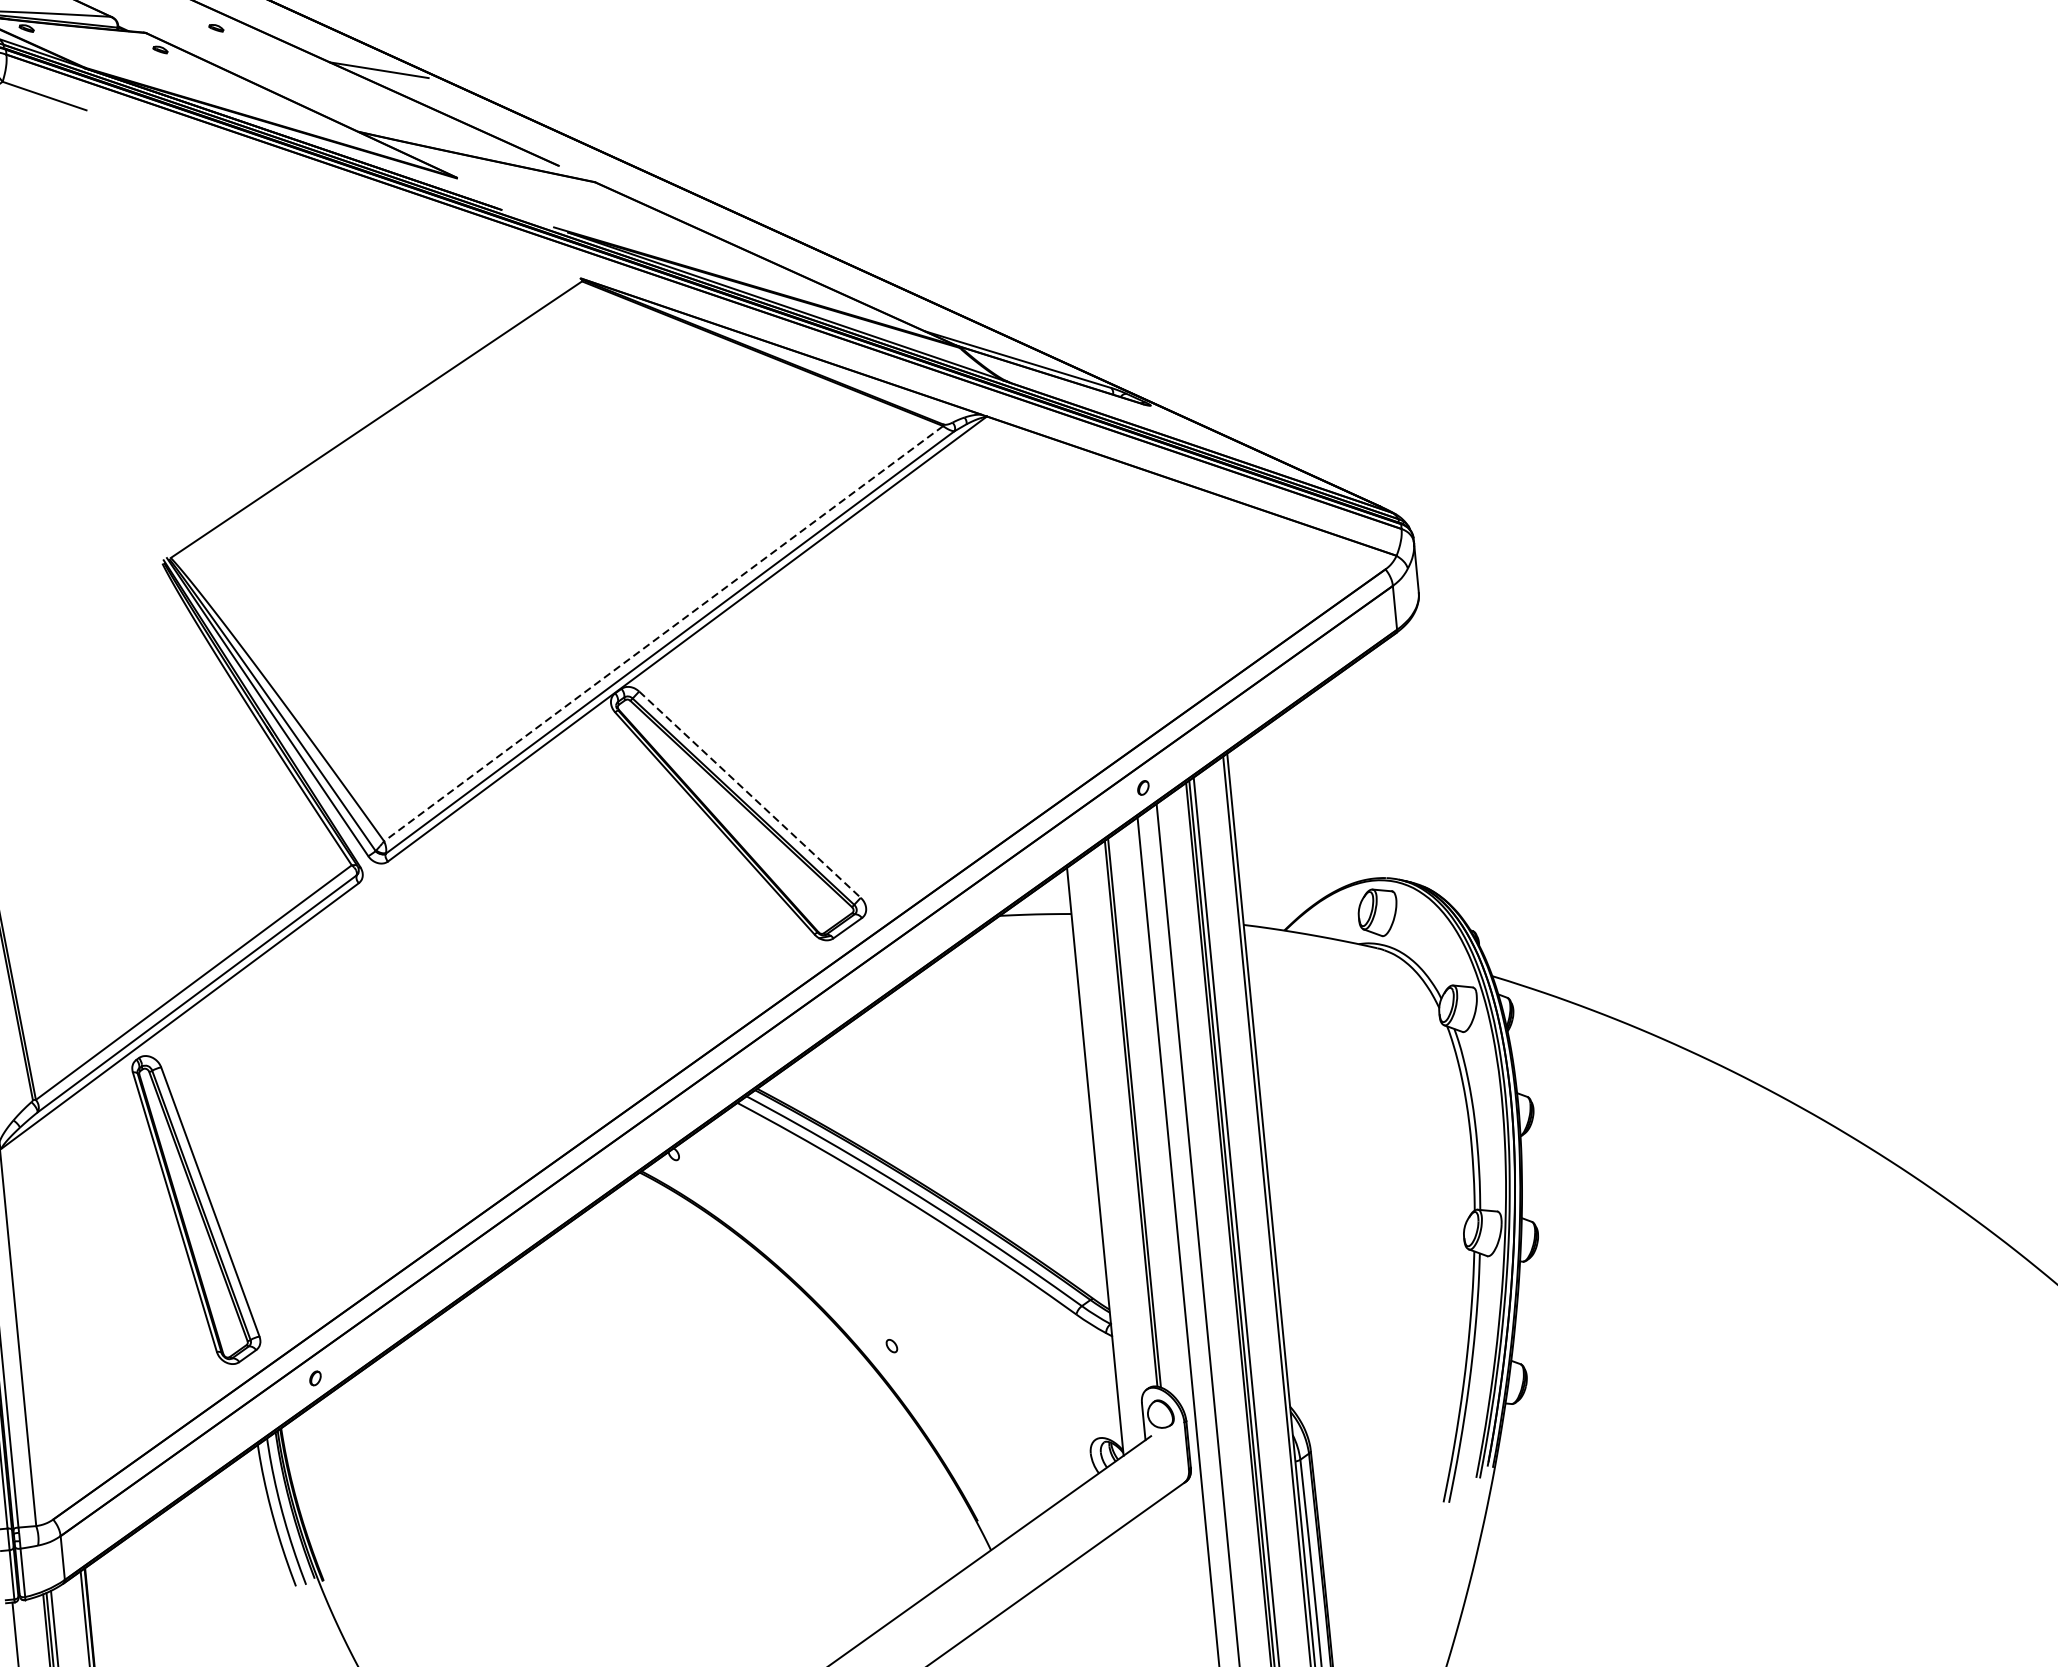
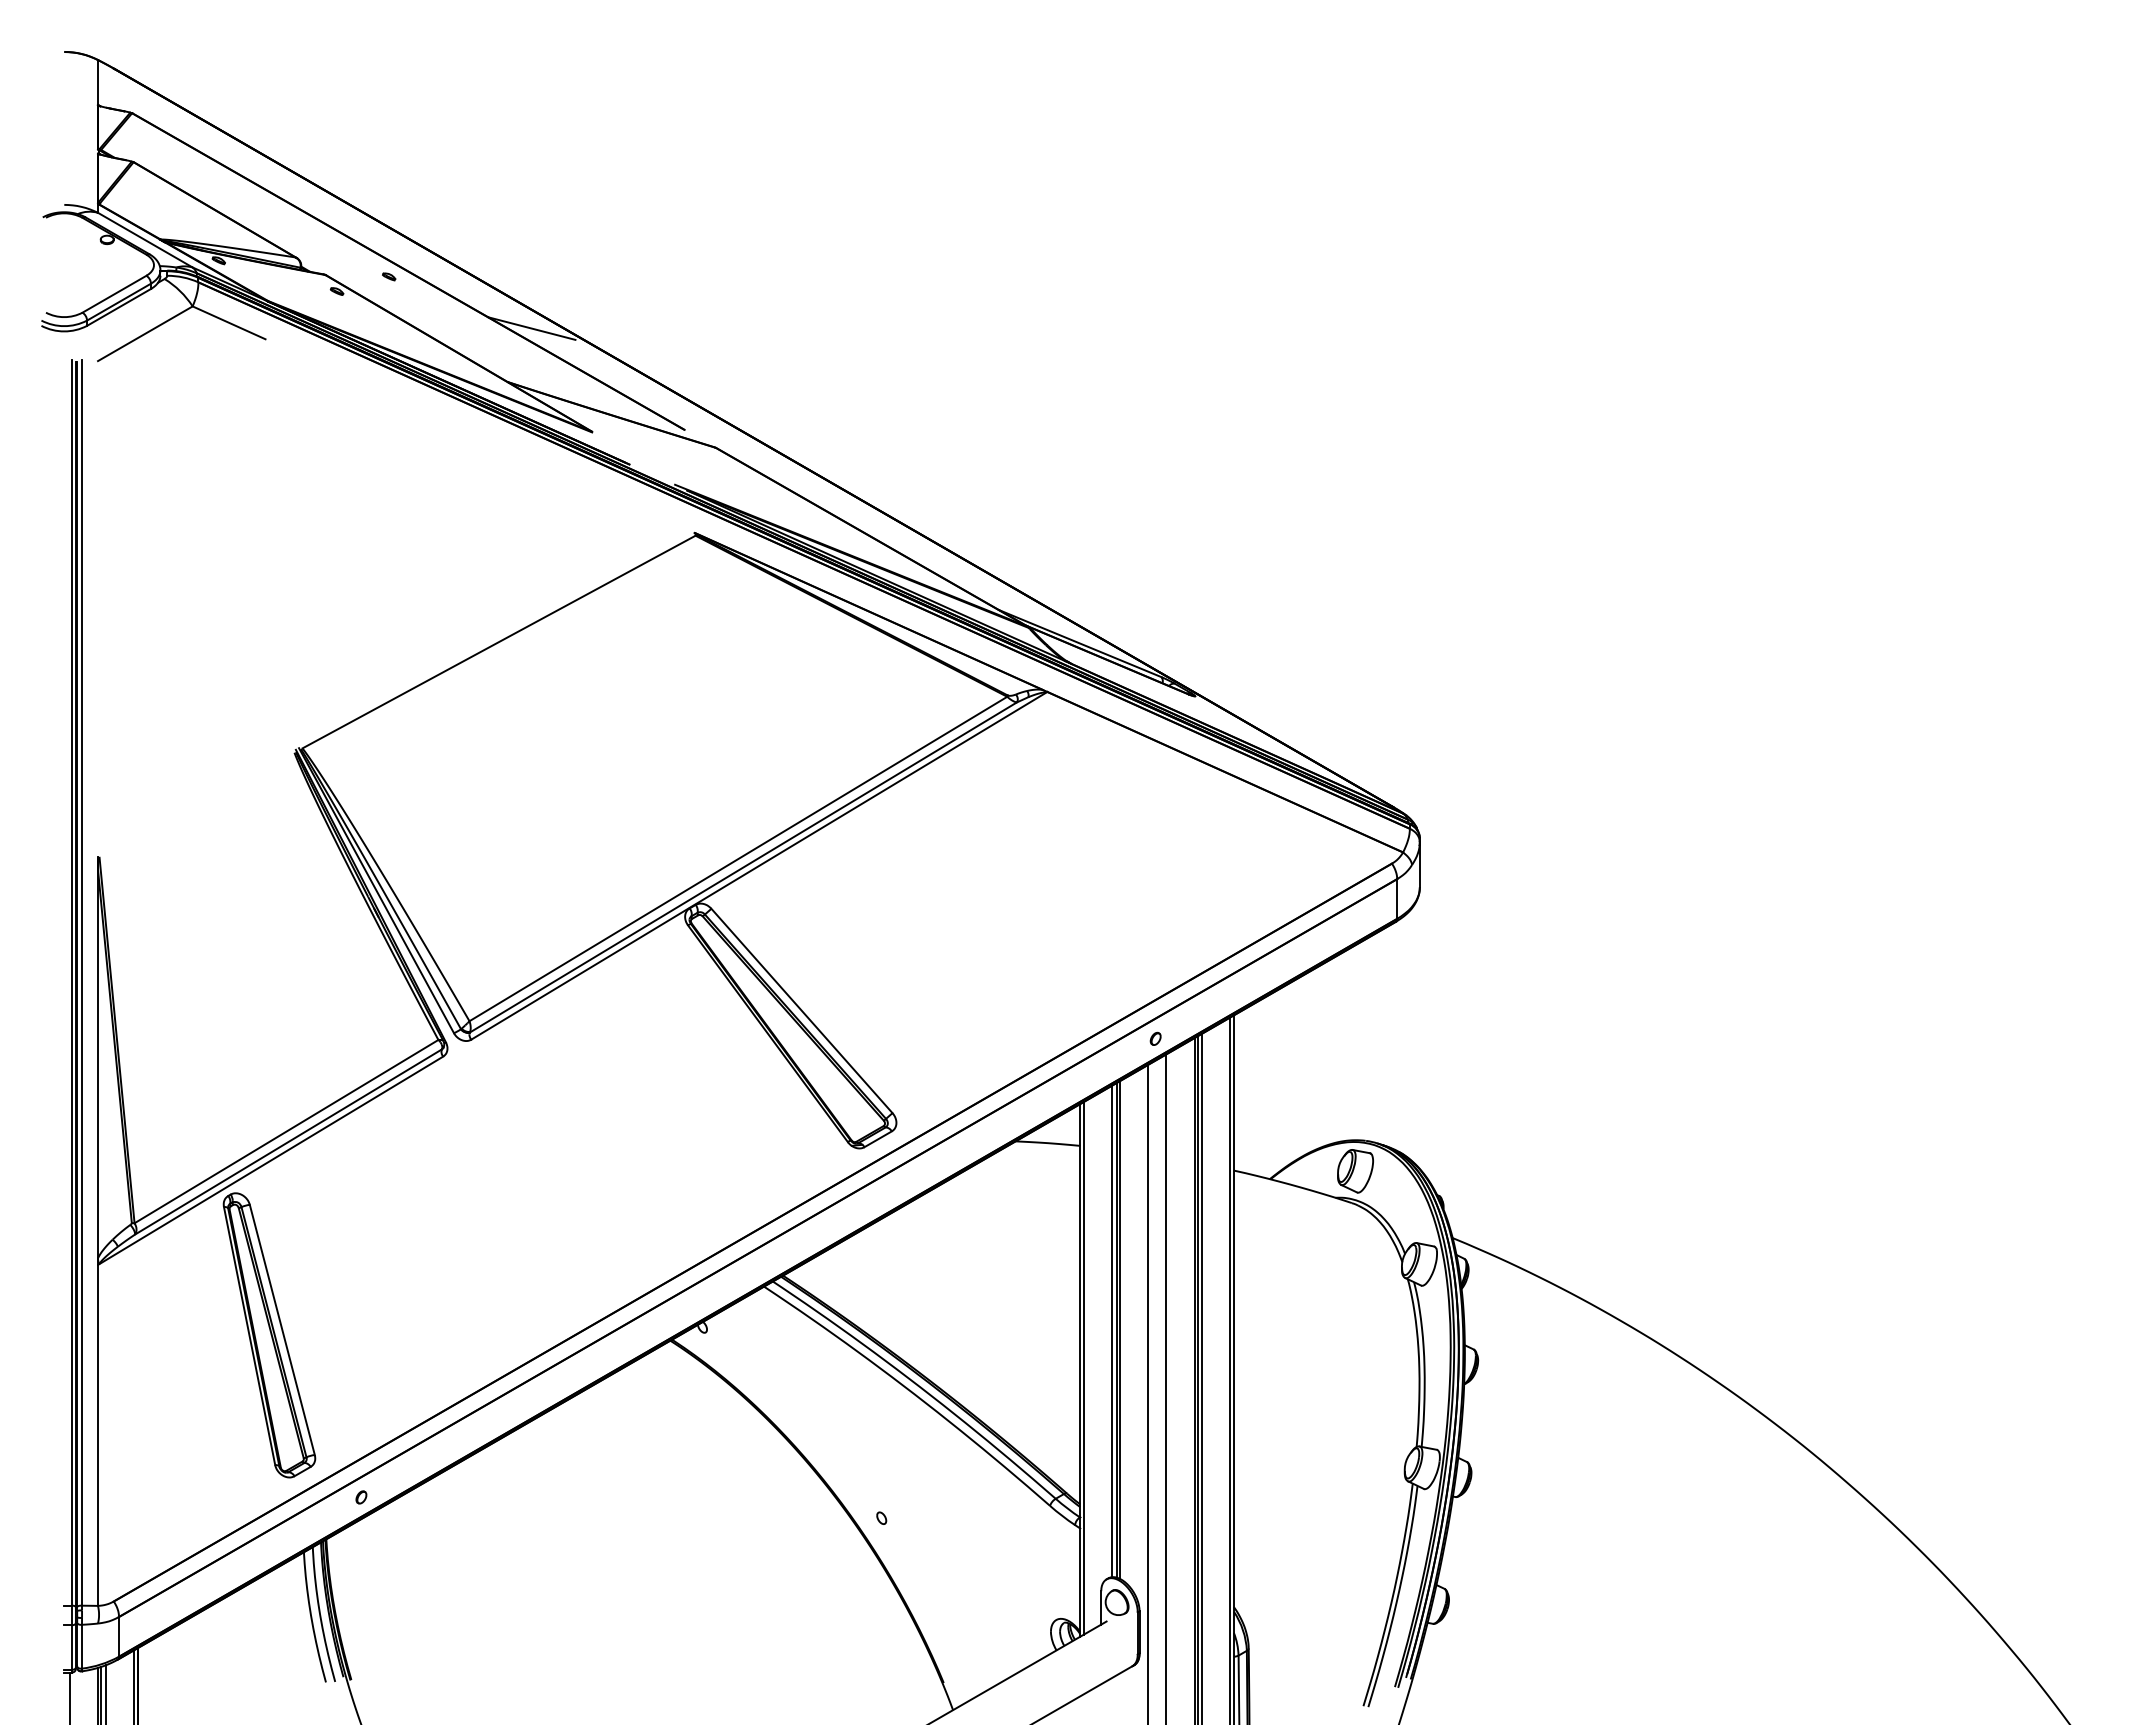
line: (662, 634) -> (737, 859), dashed -> solid
line: (749, 794) -> (801, 1010), dashed -> solid
line: (1126, 1115) -> (1112, 1331), added
line: (1099, 1158) -> (1084, 1367), added

